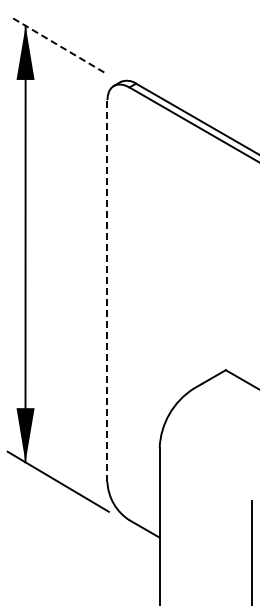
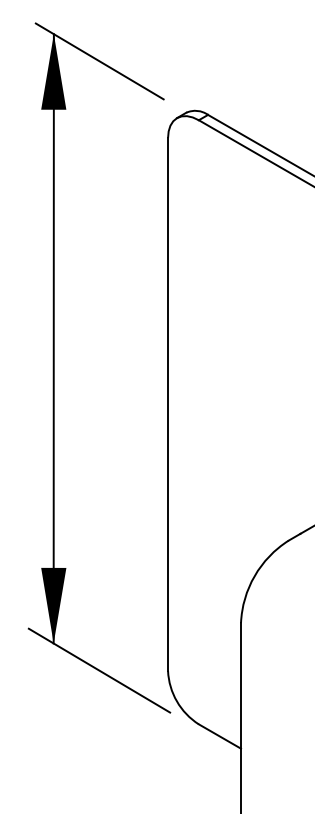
line: (58, 45) -> (99, 61), dashed -> solid
line: (107, 291) -> (168, 405), dashed -> solid

